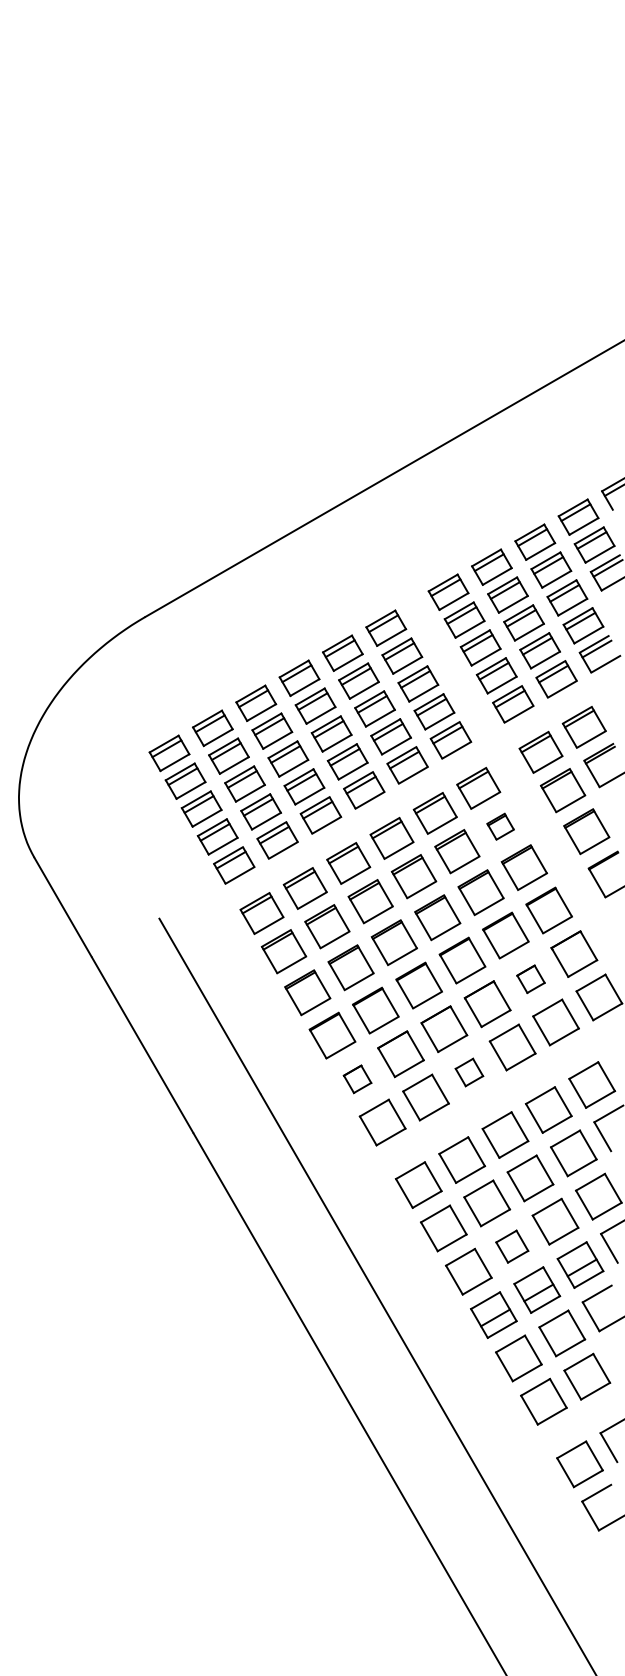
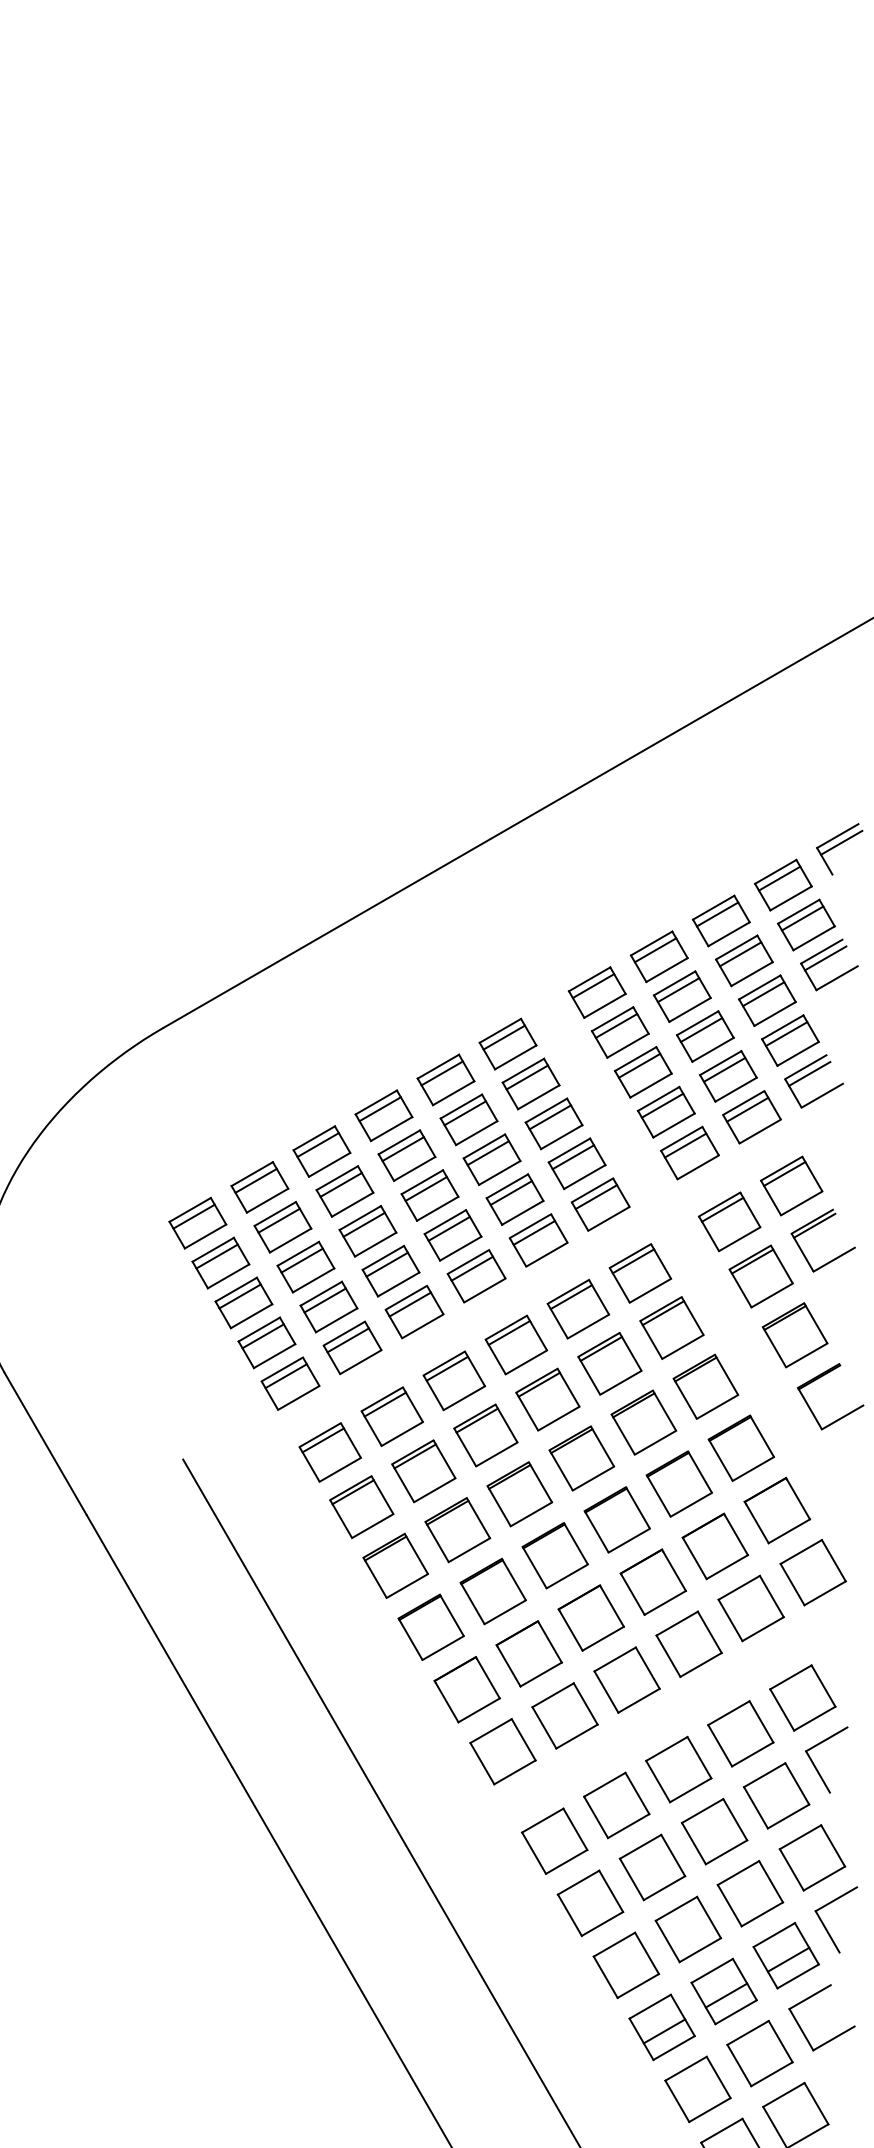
part: (500, 826) -> (671, 1327), size x1.67
part: (530, 979) -> (714, 1546), size x1.67
part: (469, 1072) -> (627, 1680), size x1.67
part: (357, 1079) -> (466, 1690), size x1.67
part: (512, 1246) -> (688, 1929), size x1.43

